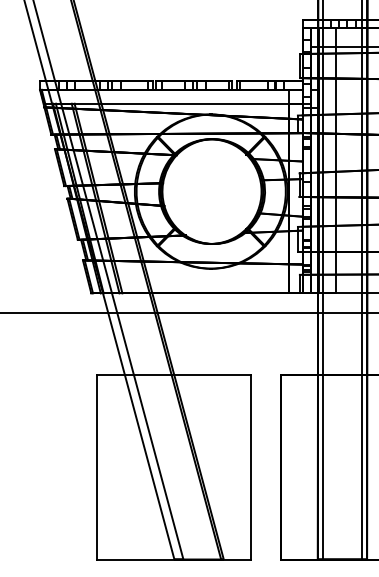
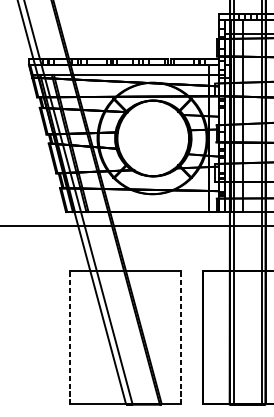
line: (96, 467) -> (69, 337), solid -> dashed
line: (250, 467) -> (181, 337), solid -> dashed

